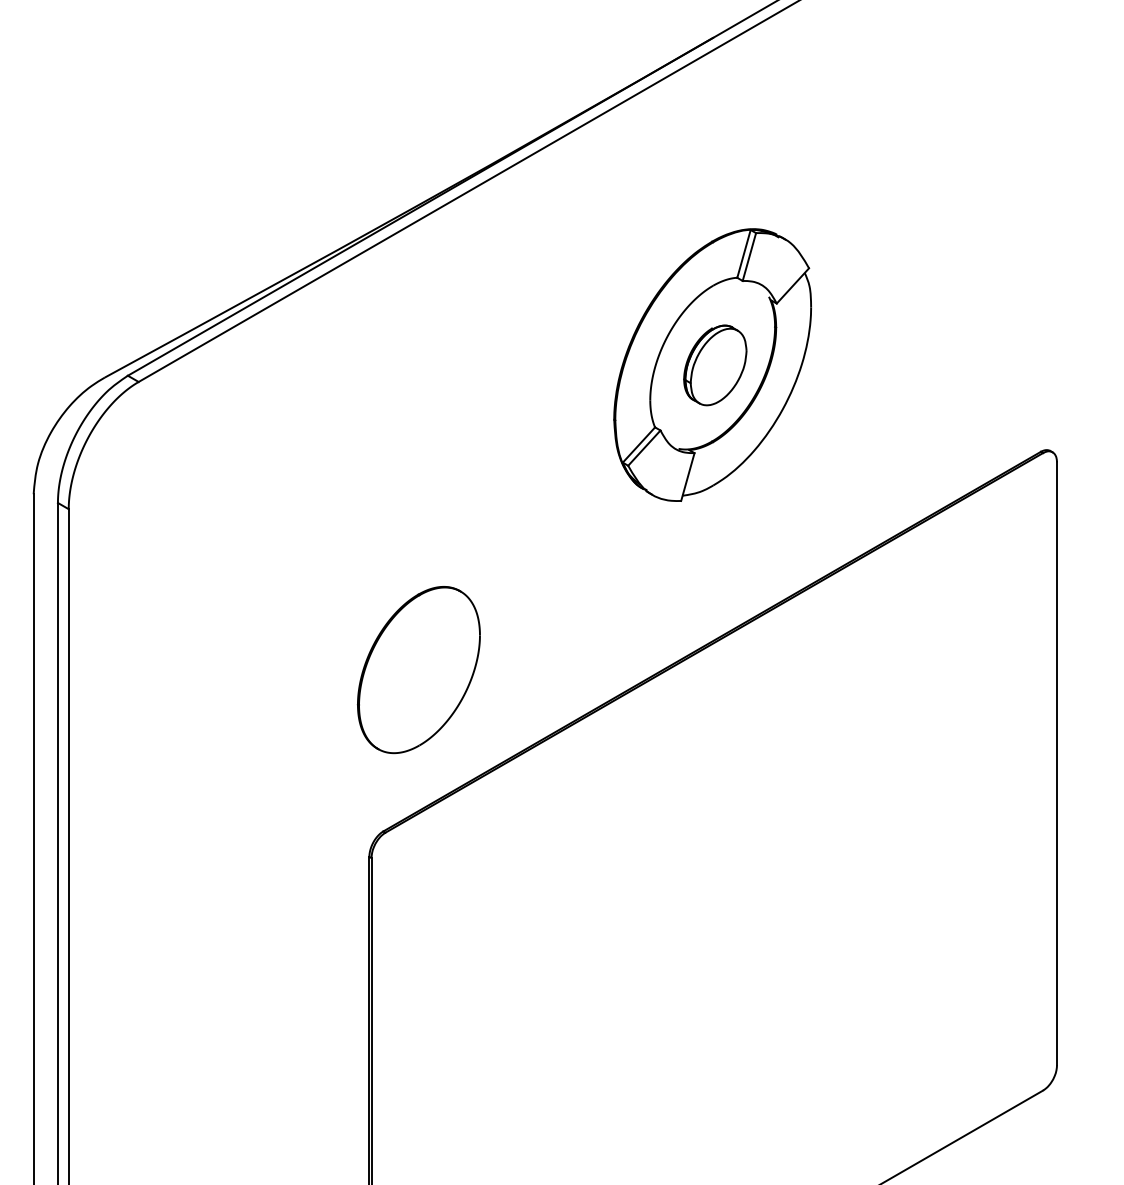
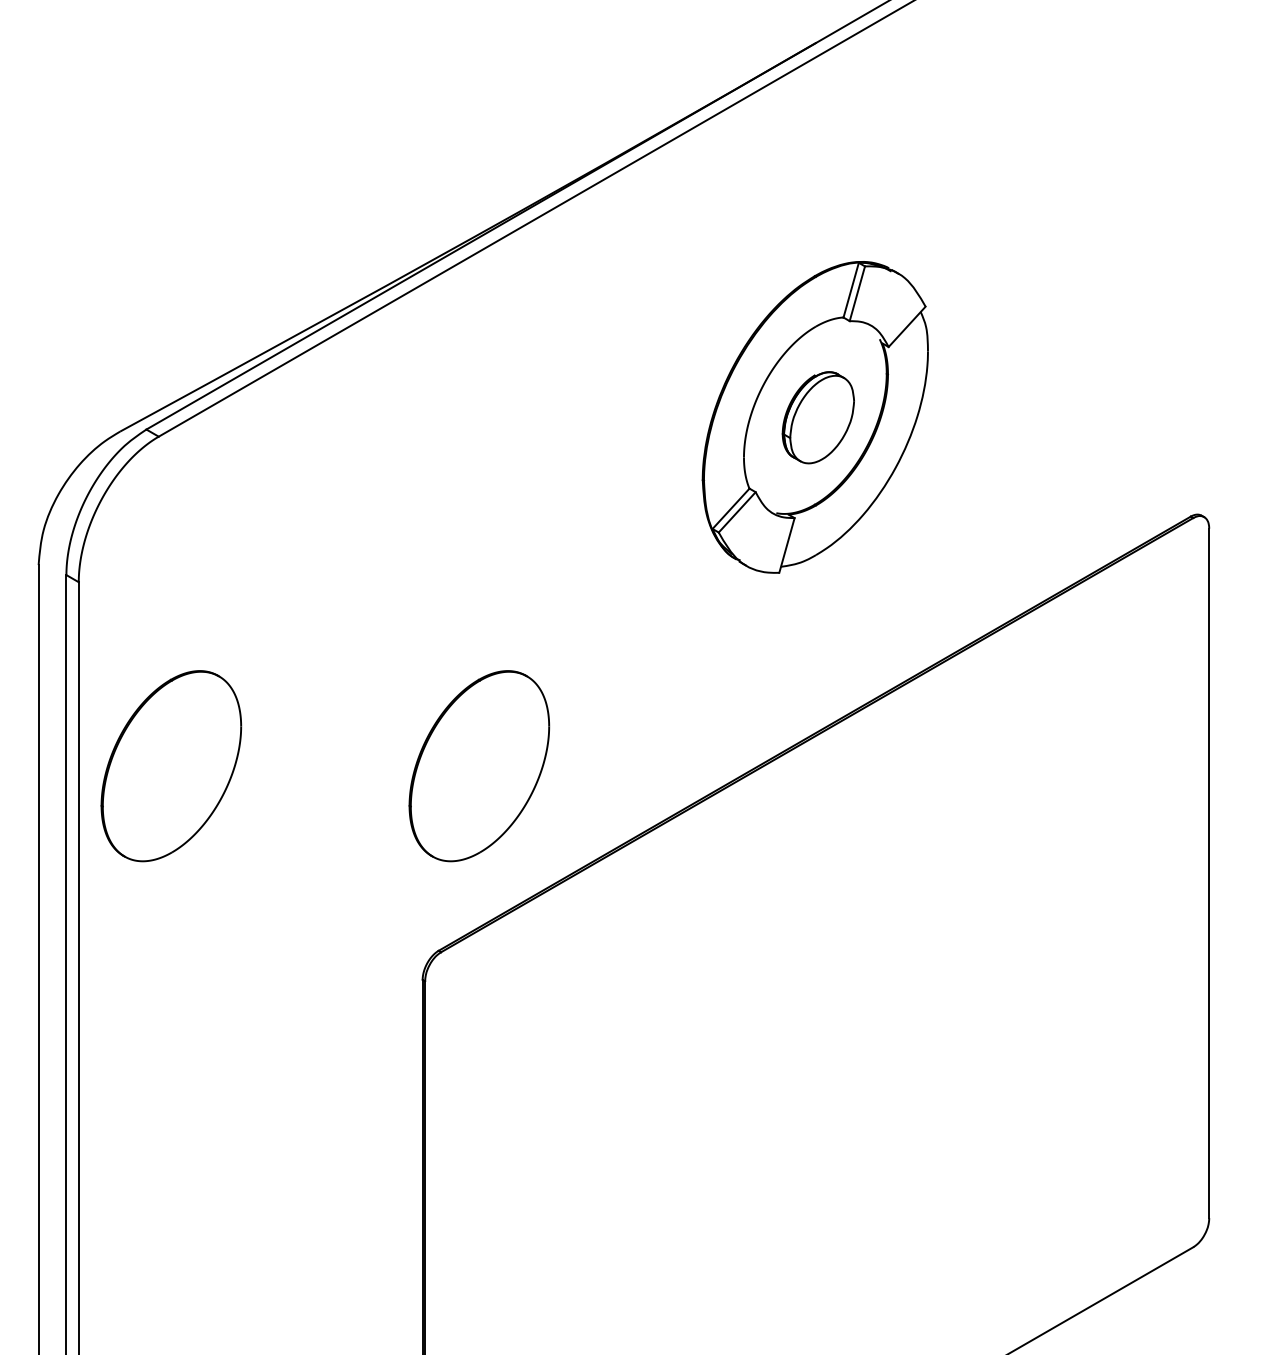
part: (149, 670) -> (171, 766), added

